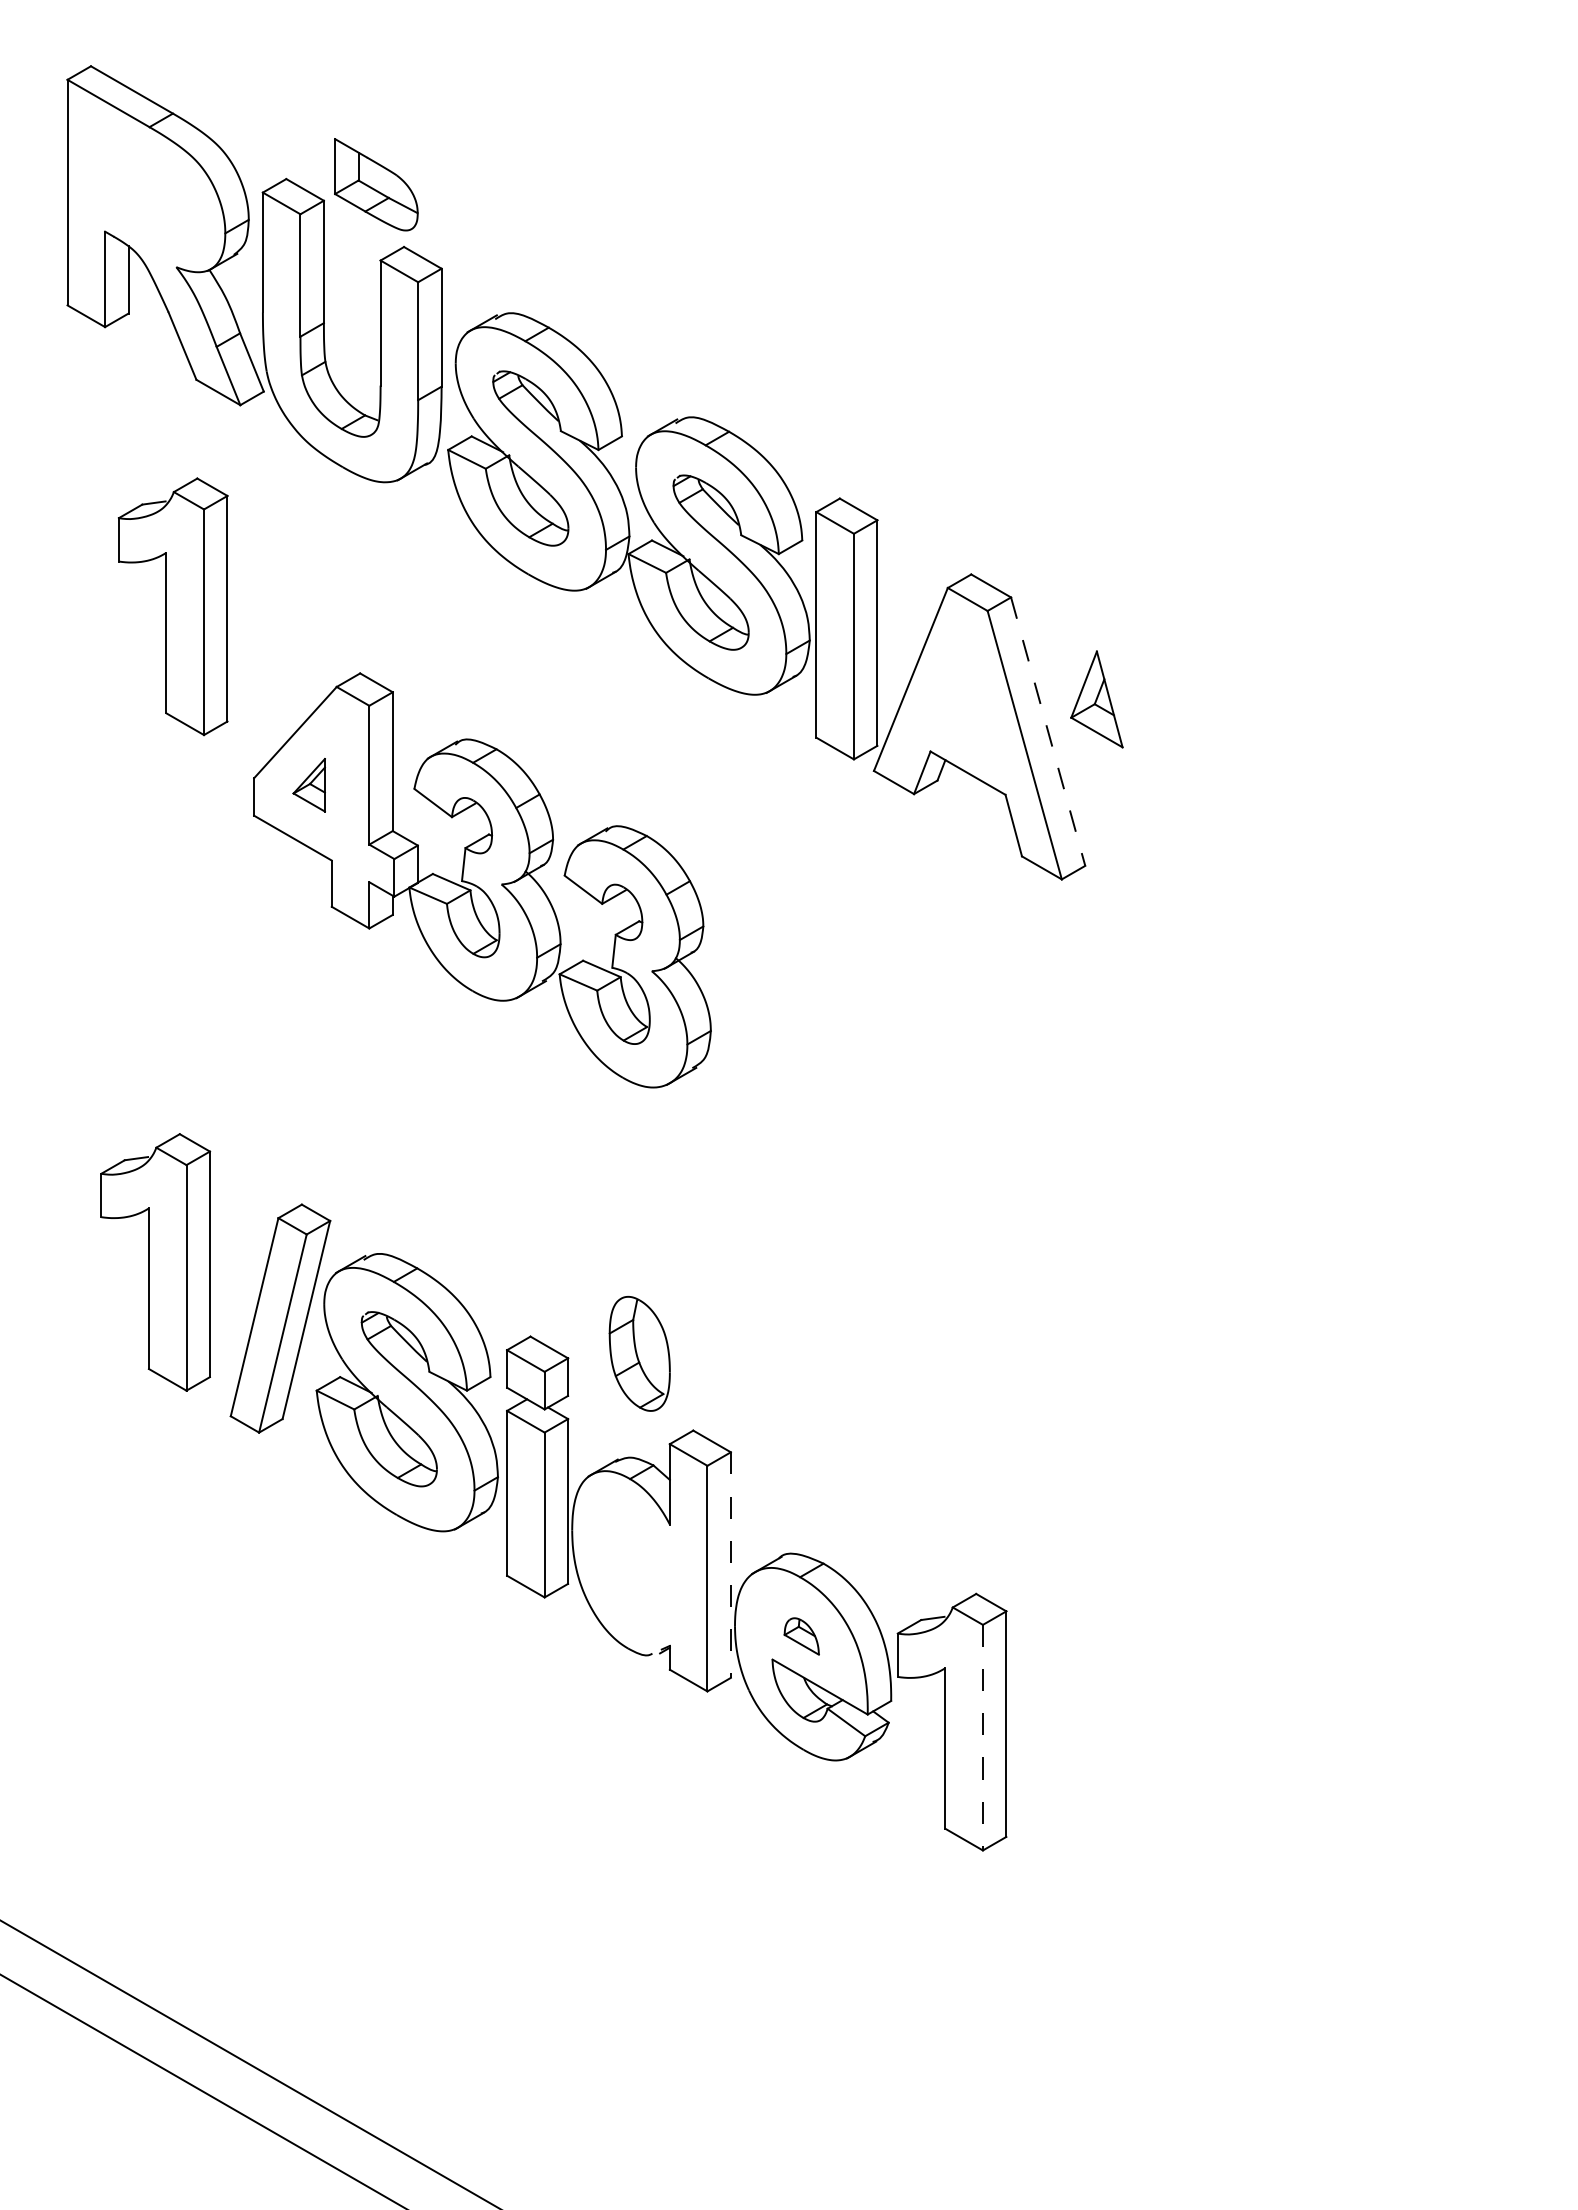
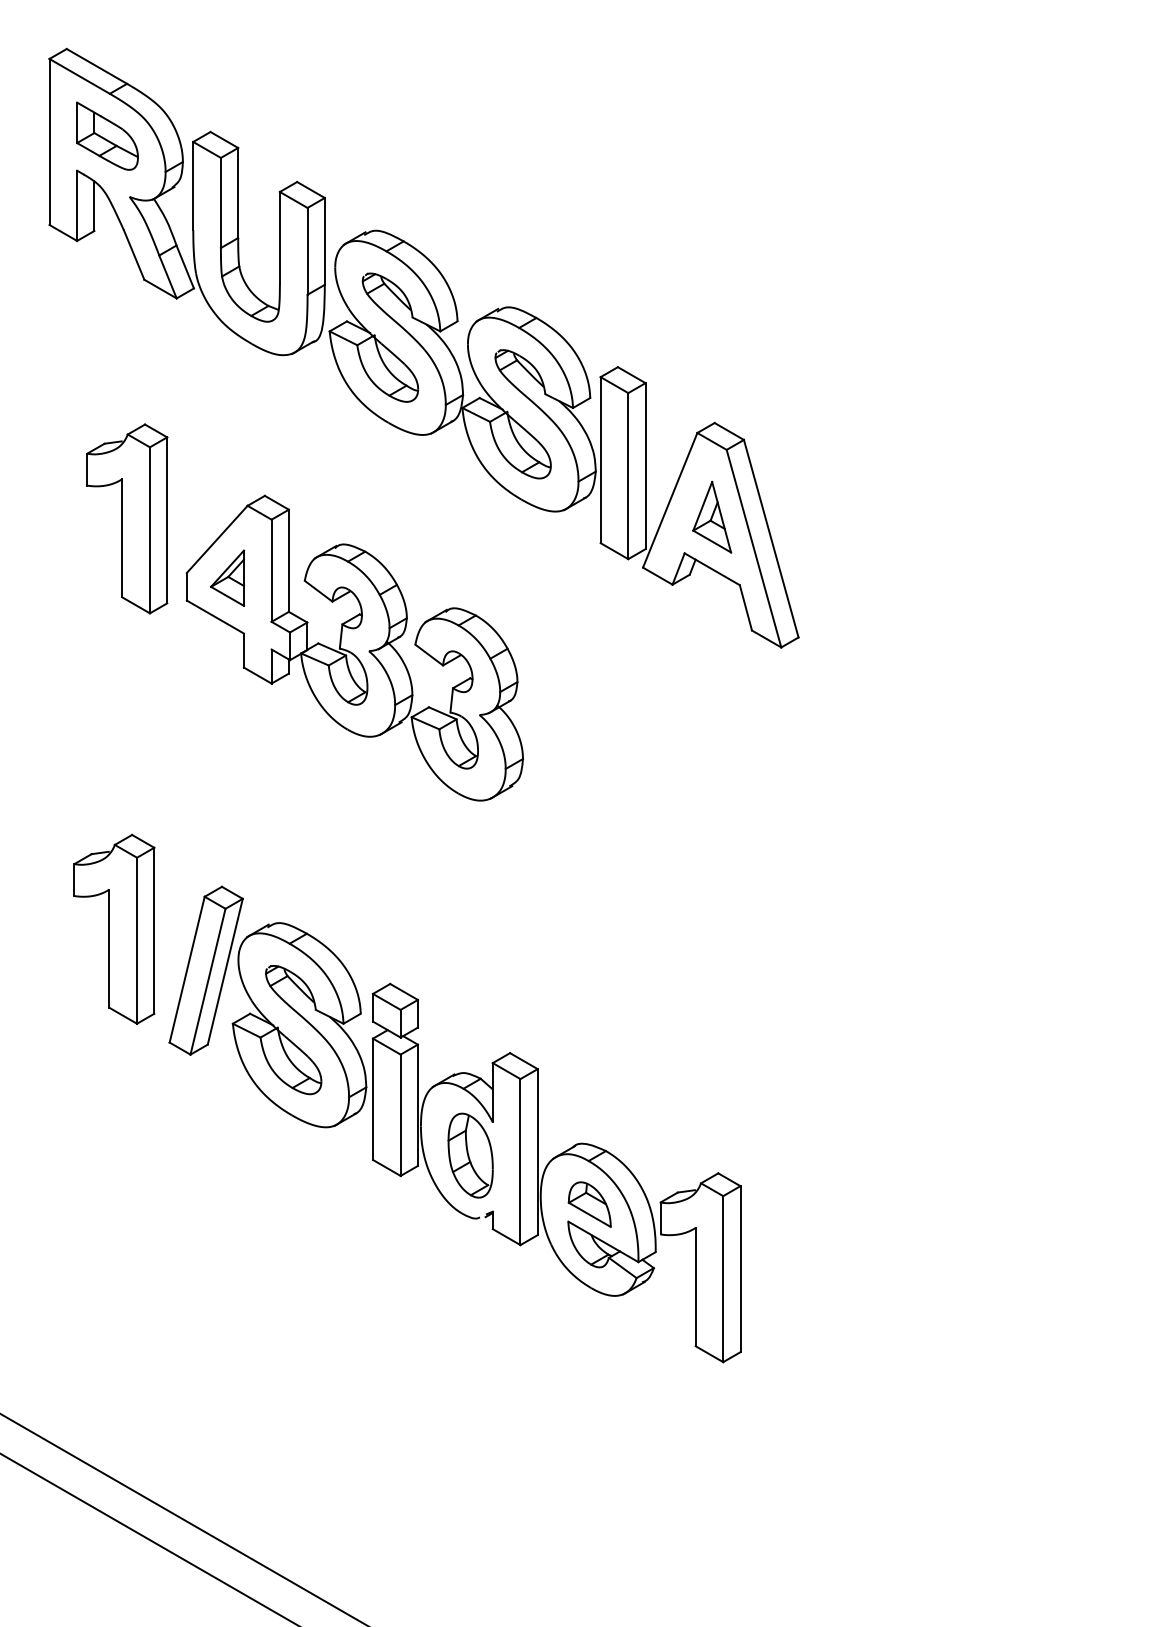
part: (376, 184) -> (107, 136), moved
part: (172, 606) -> (126, 518), moved
part: (1096, 699) -> (711, 517), moved
line: (1048, 732) -> (771, 539), dashed -> solid
part: (308, 784) -> (226, 577), size x1.43
part: (639, 1353) -> (470, 1155), moved
line: (730, 1565) -> (537, 1152), dashed -> solid
part: (801, 1636) -> (589, 1204), size x1.67
line: (982, 1737) -> (722, 1279), dashed -> solid

